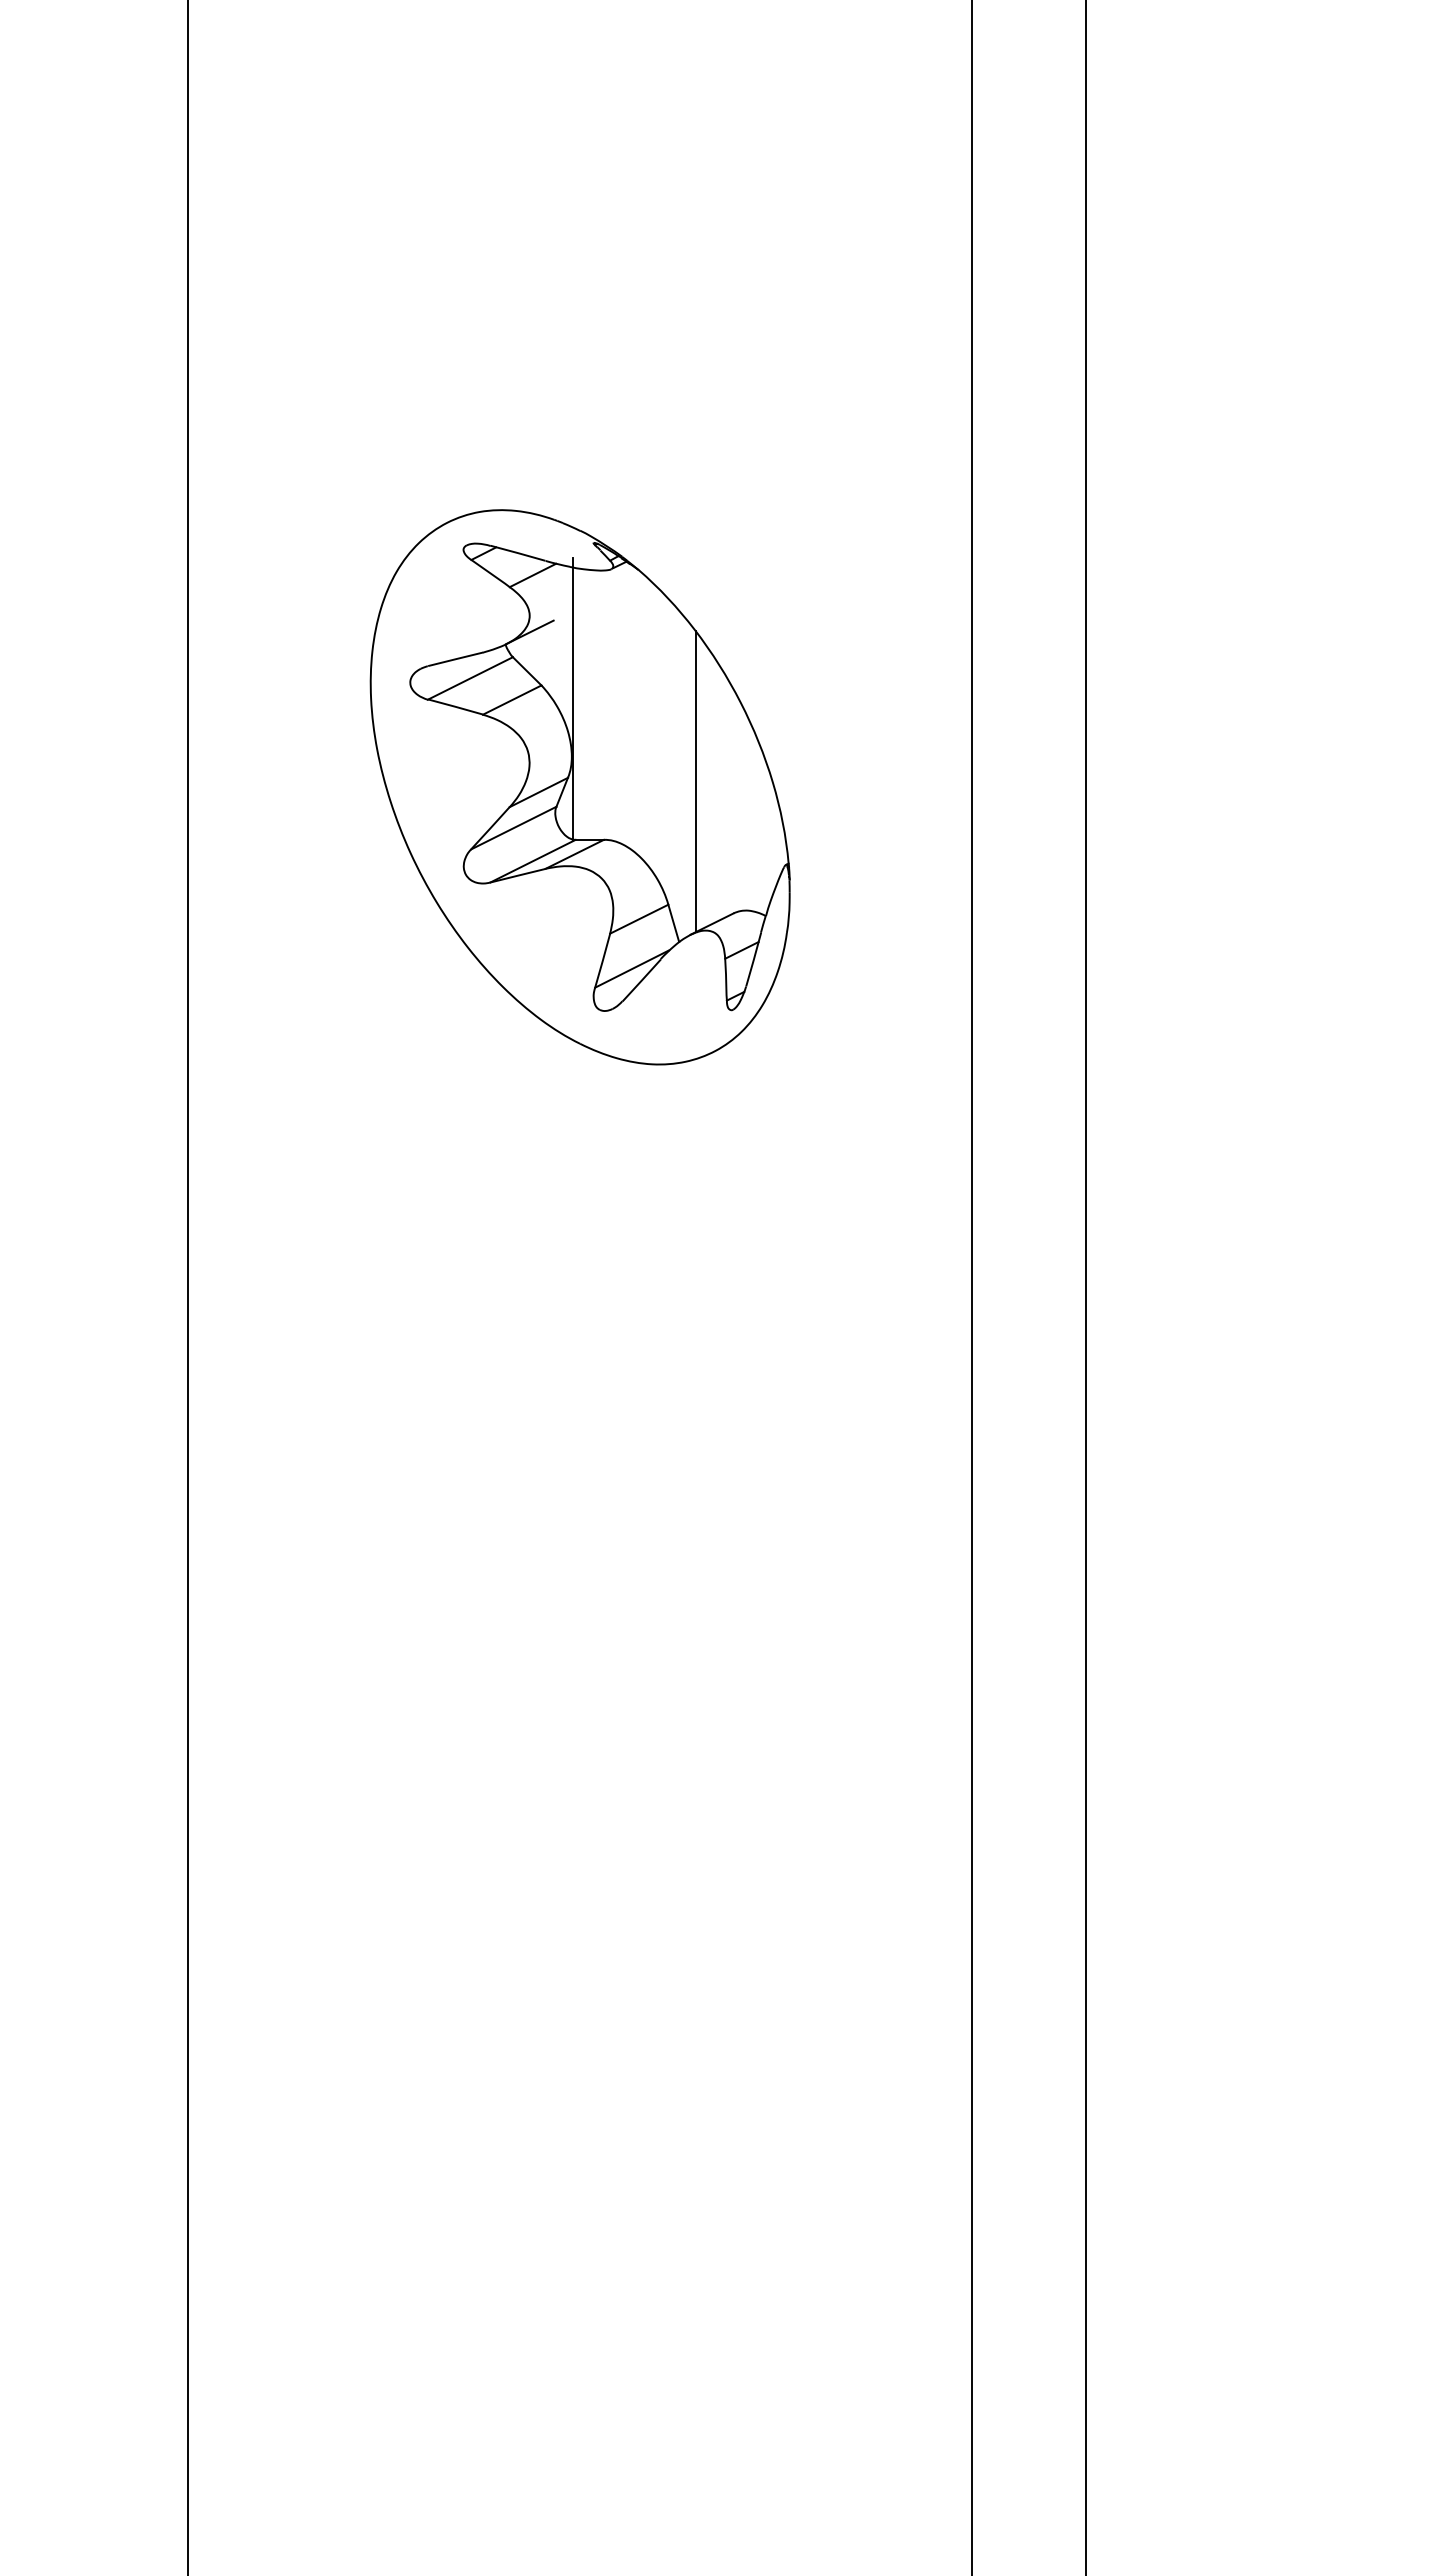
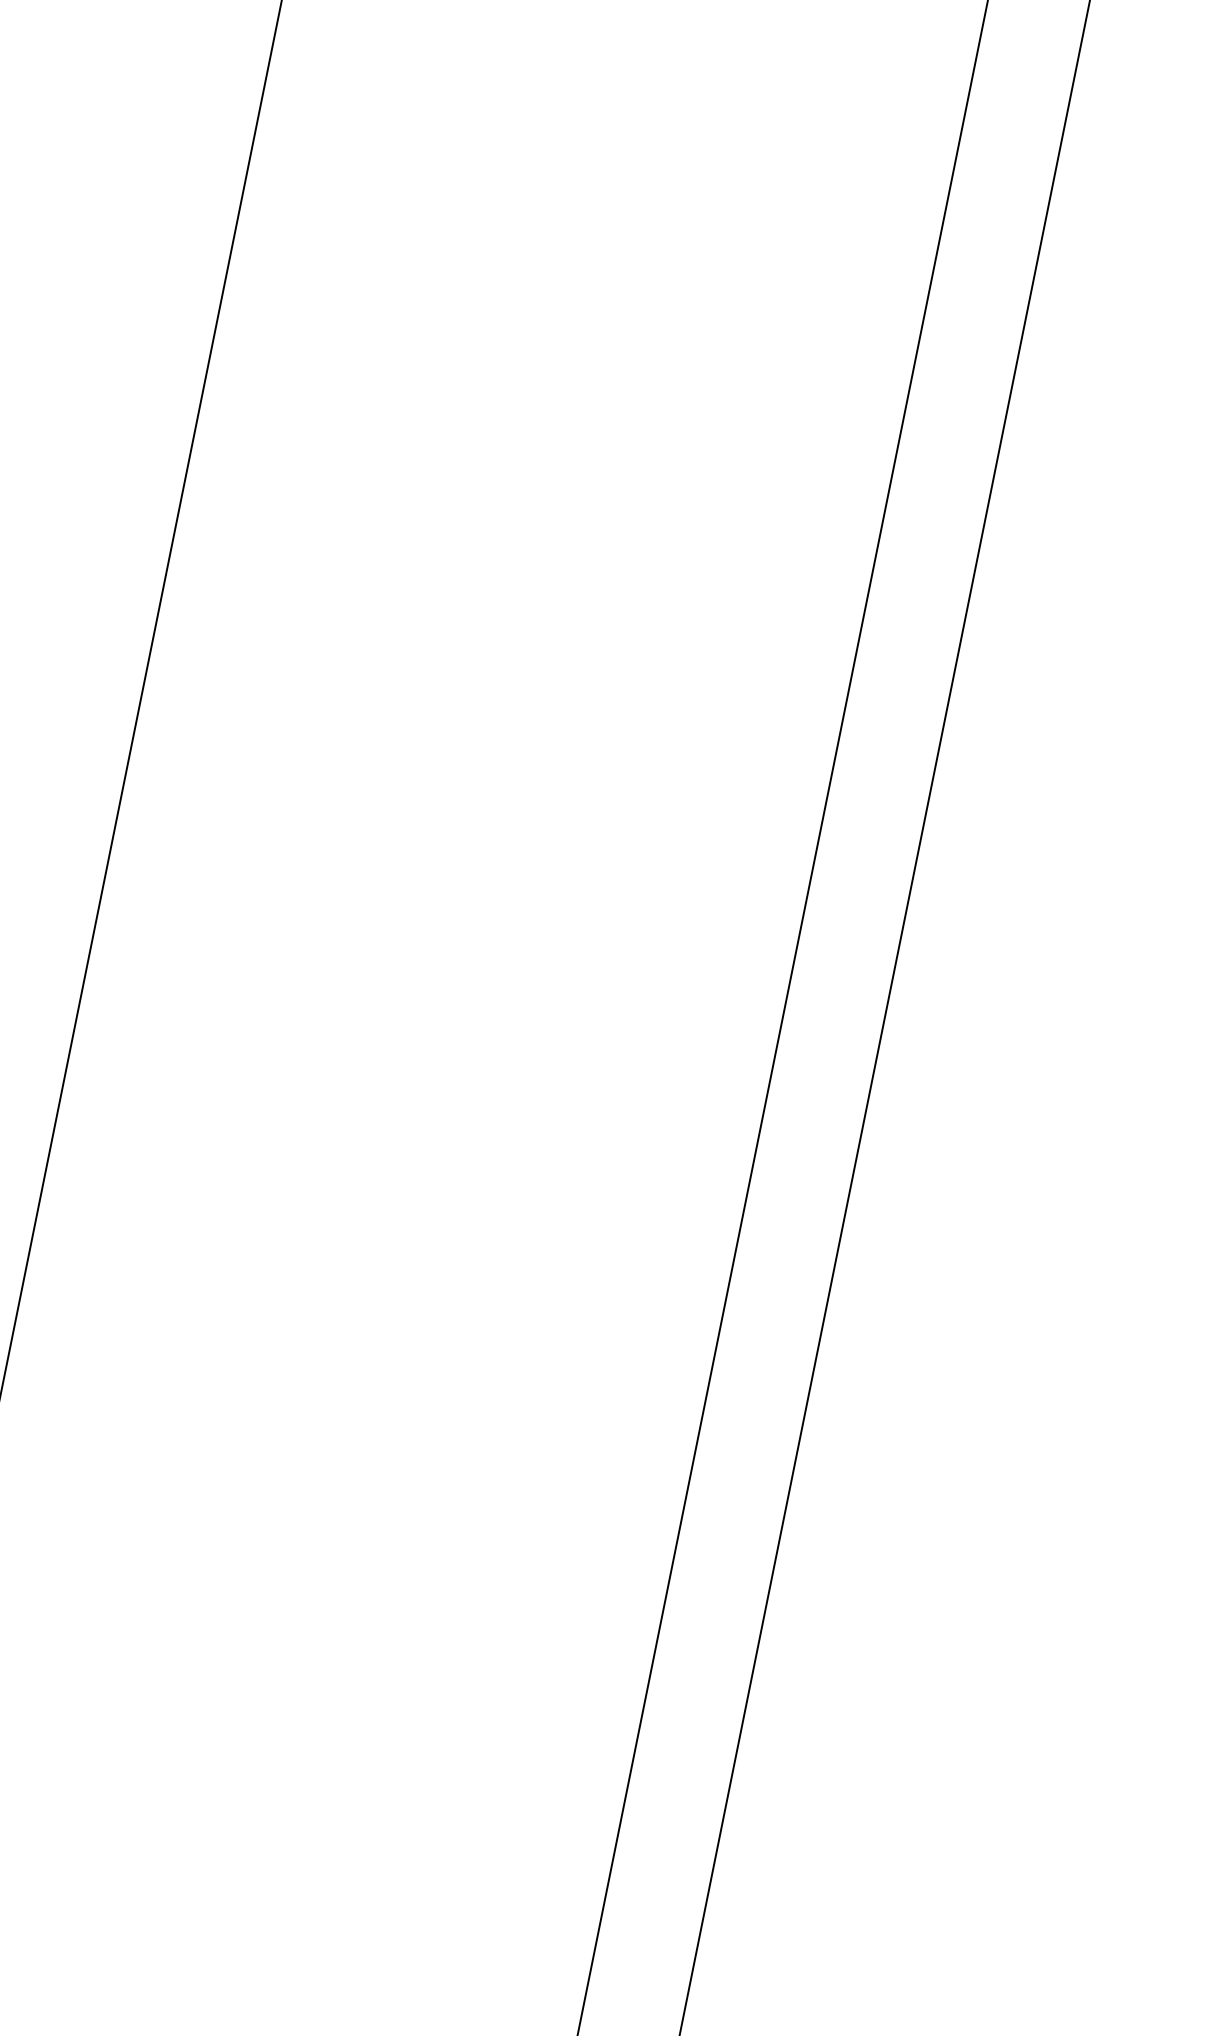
part: (579, 787) -> (555, 390), removed

